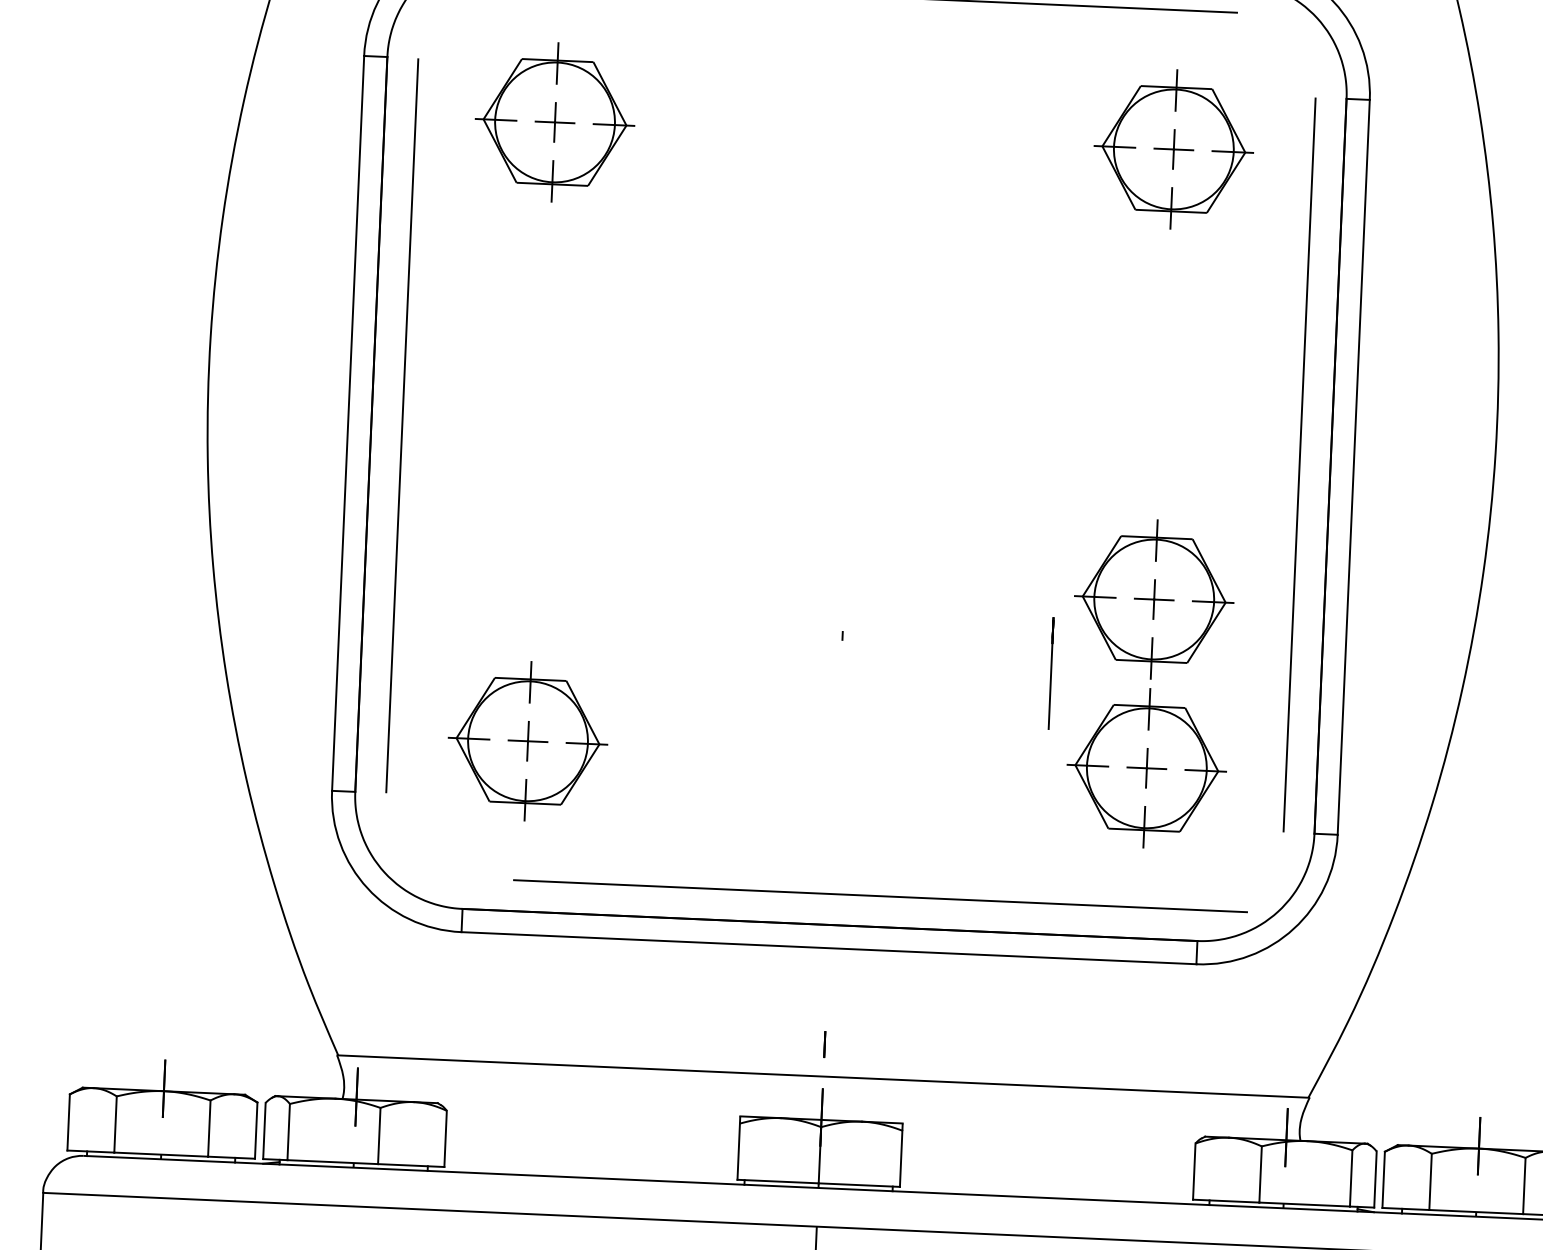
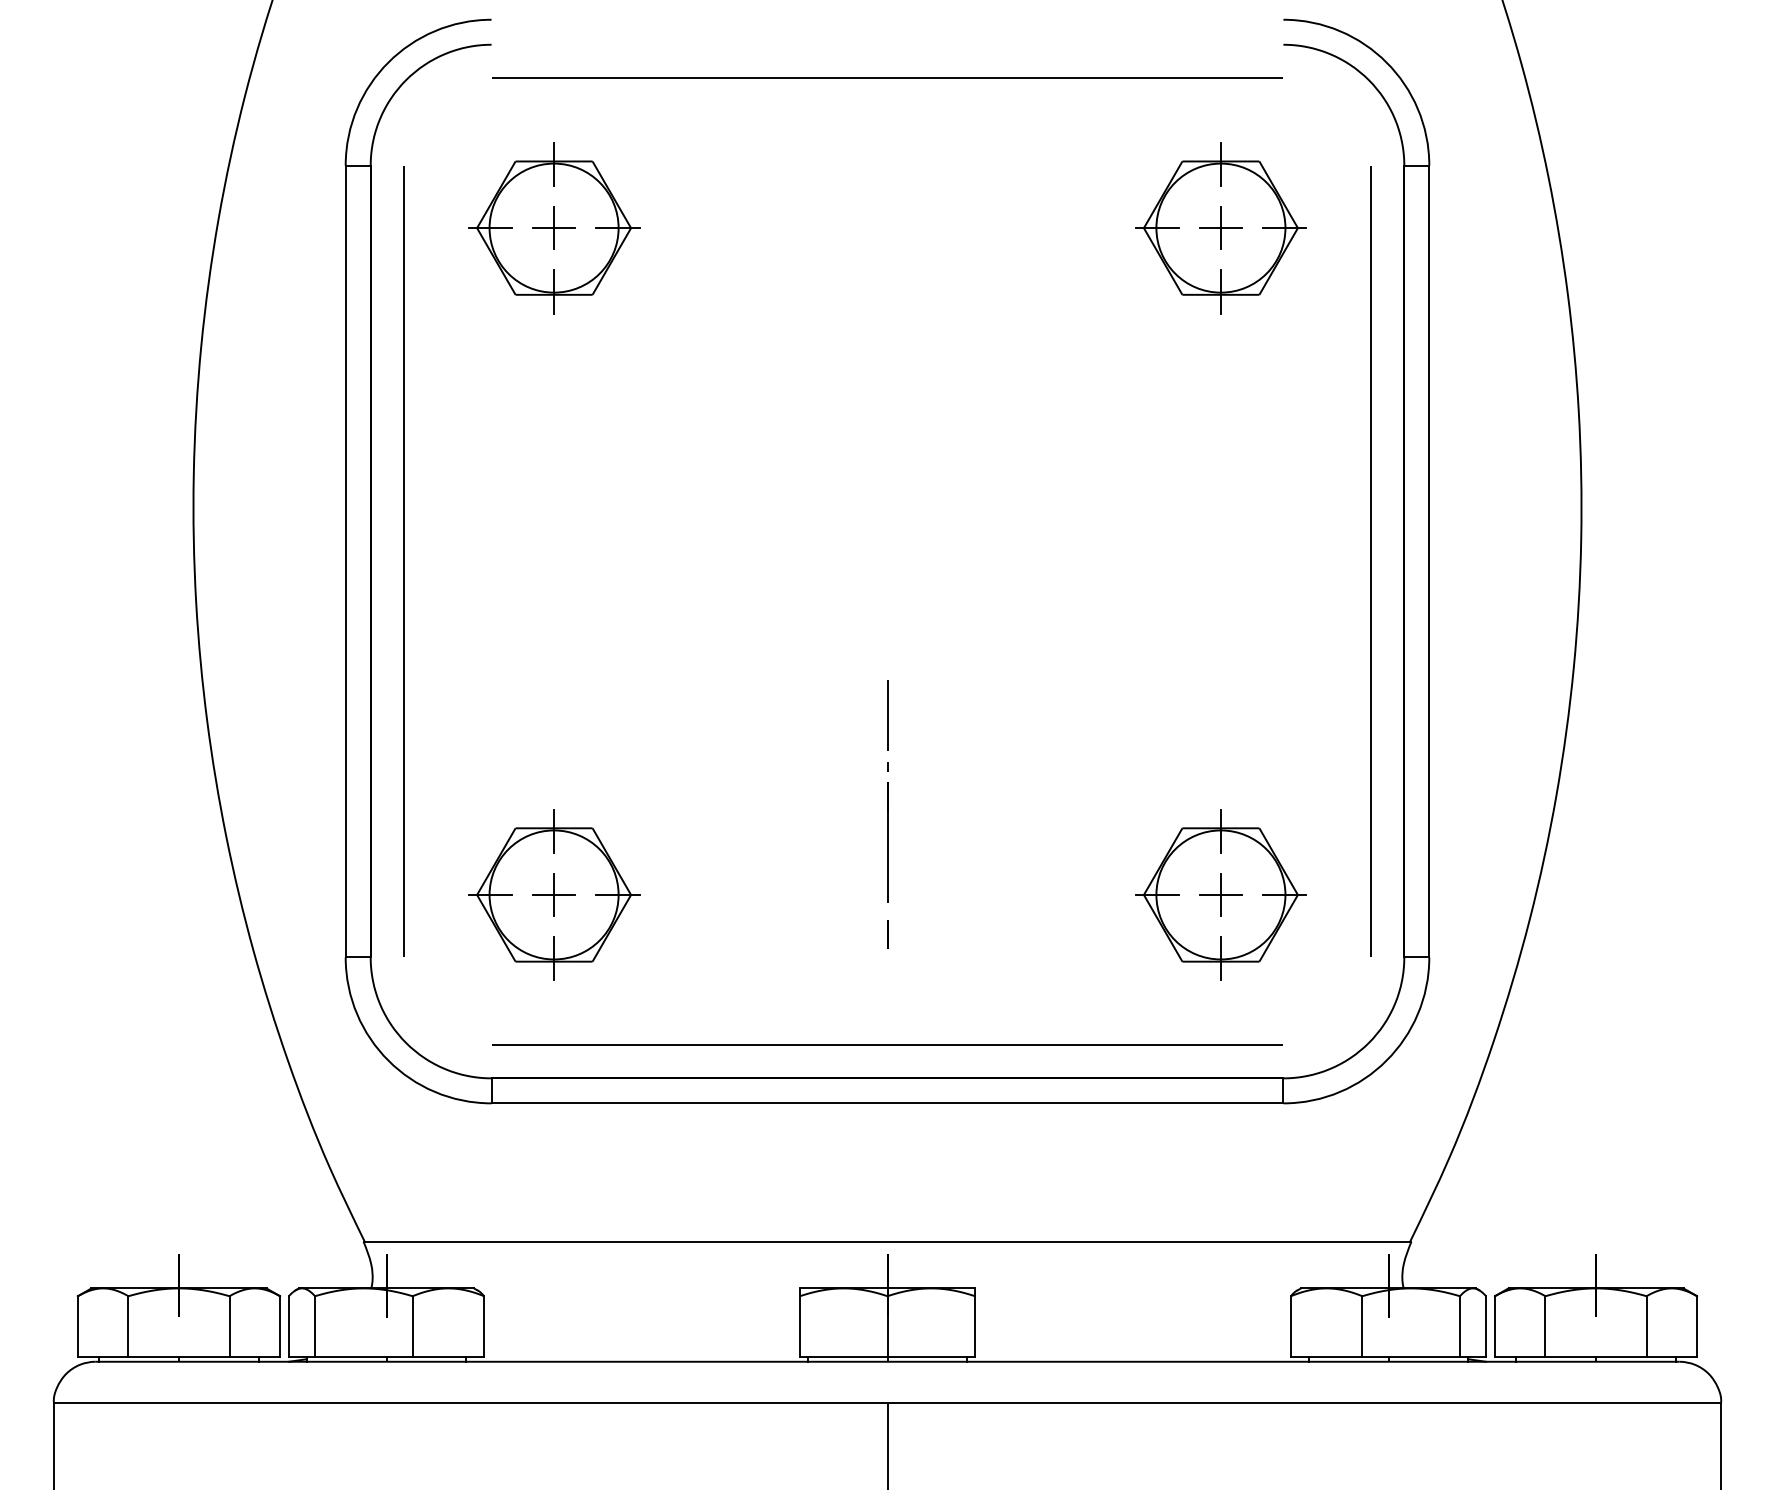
line: (844, 588) -> (887, 715), added
part: (1153, 599) -> (1220, 713), removed
line: (1051, 673) -> (887, 842), moved
line: (880, 895) -> (887, 1044), moved
line: (824, 1044) -> (887, 934), moved

